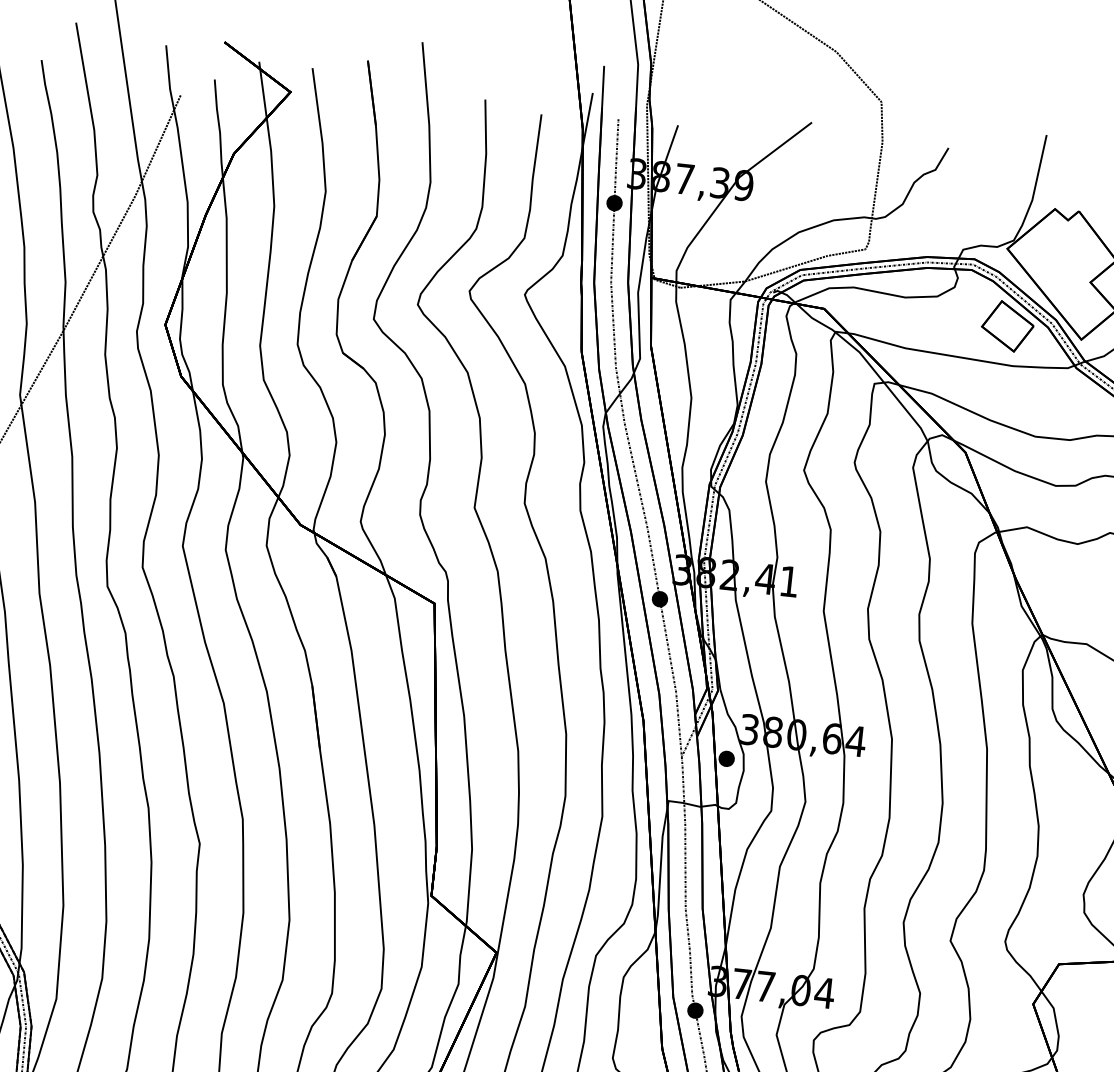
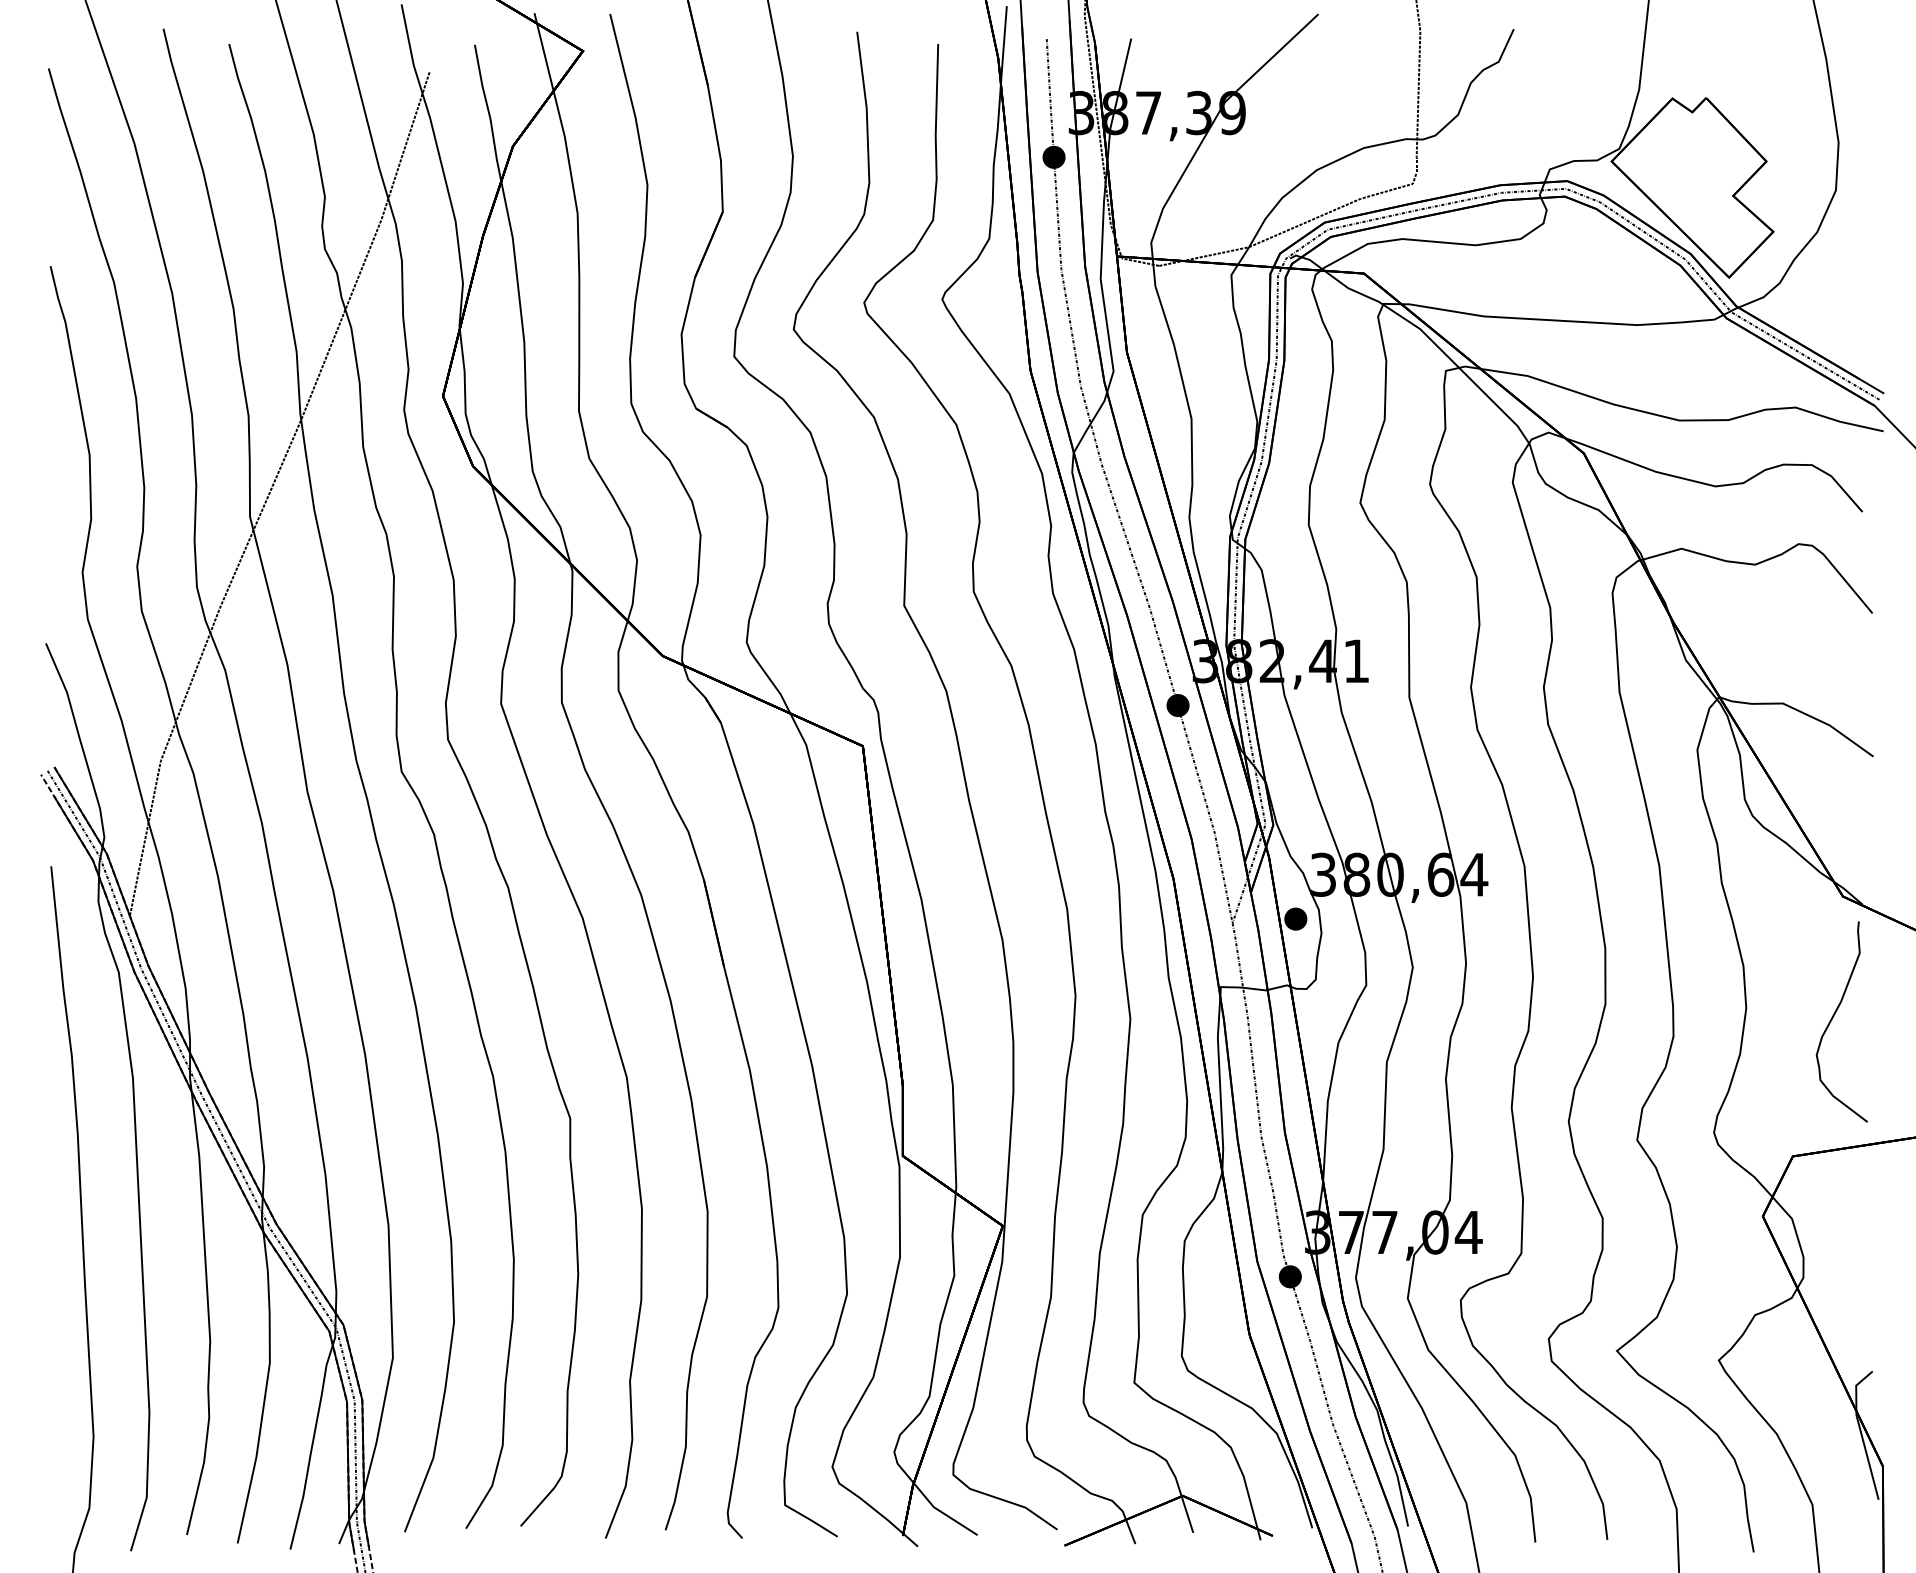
part: (1007, 325) -> (1623, 269), removed

